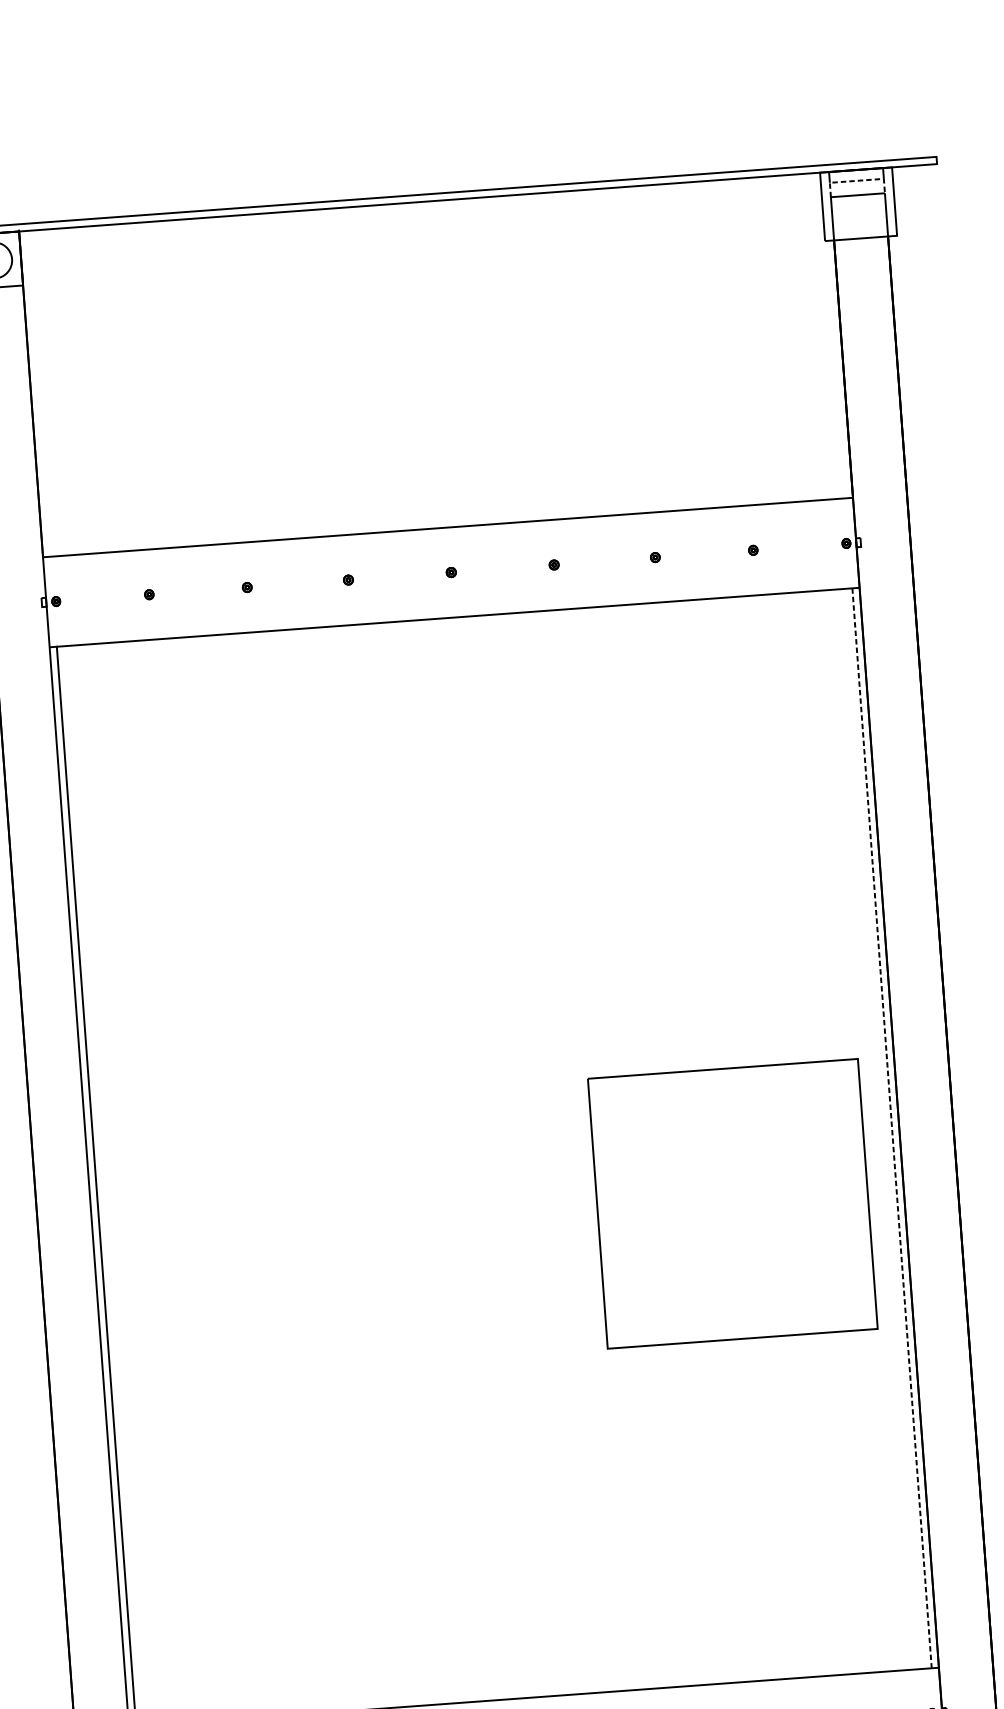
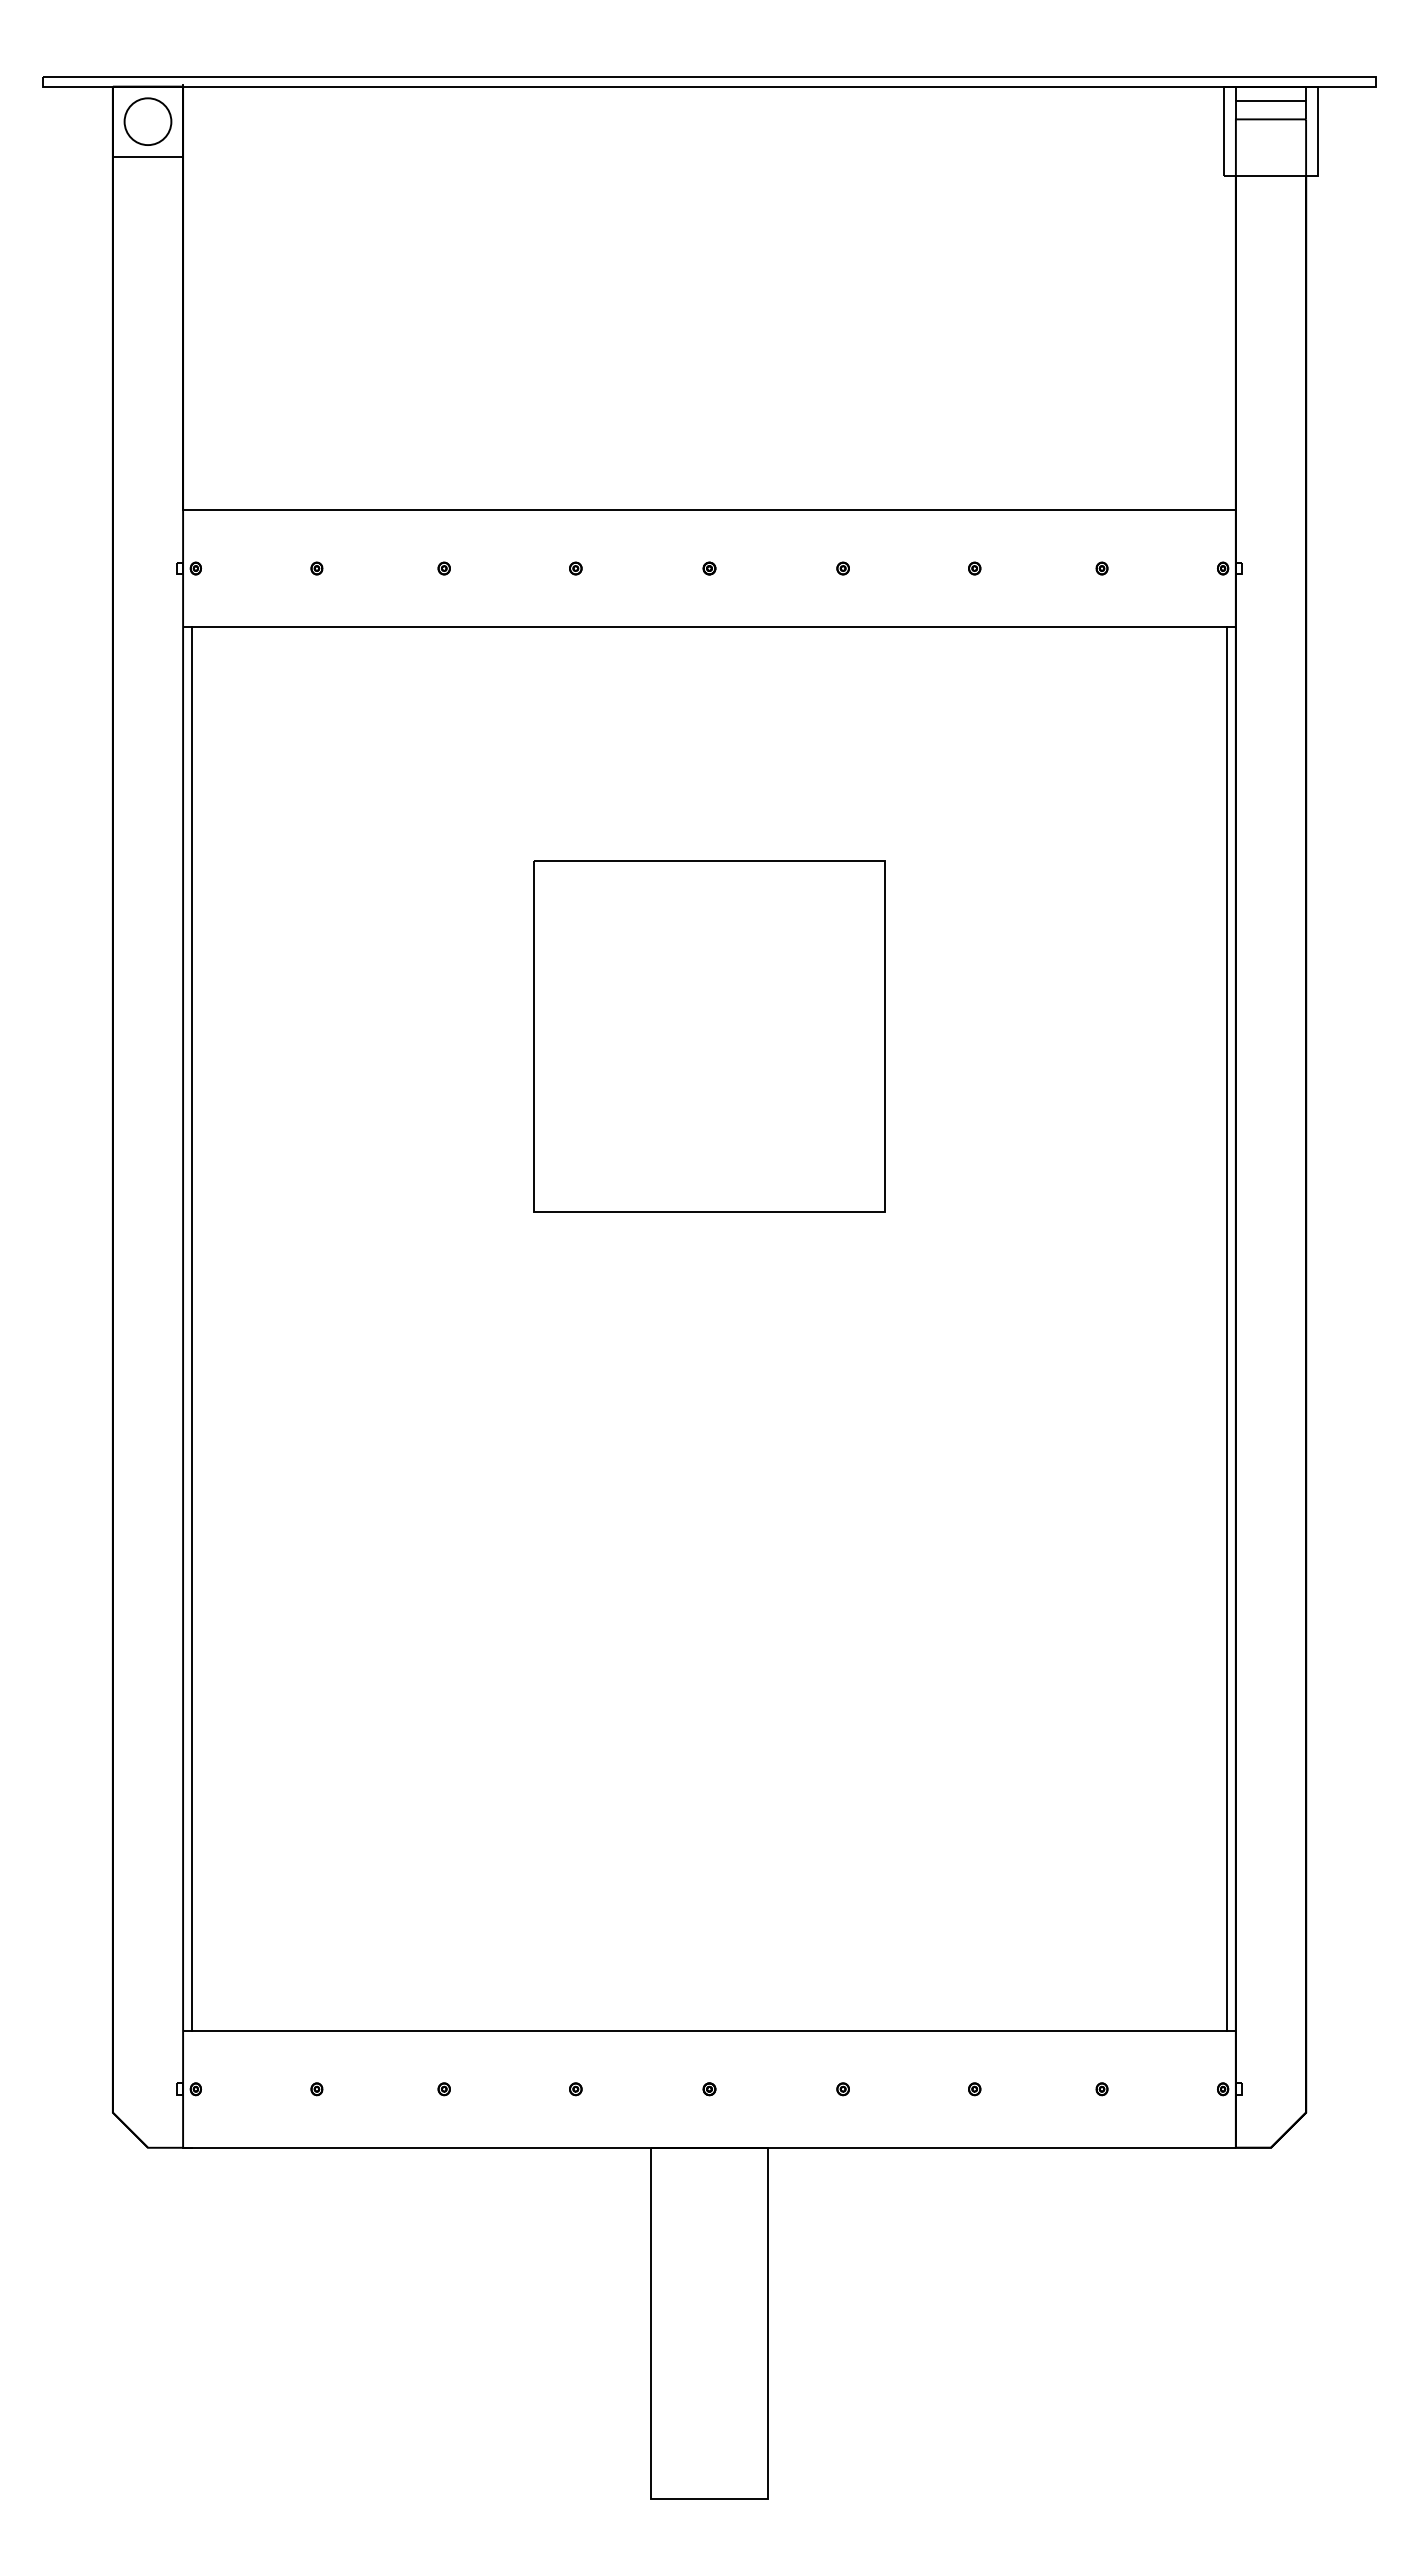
line: (857, 180) -> (1271, 100), dashed -> solid
line: (892, 1127) -> (1226, 1328), dashed -> solid
part: (732, 1203) -> (709, 1036), moved

